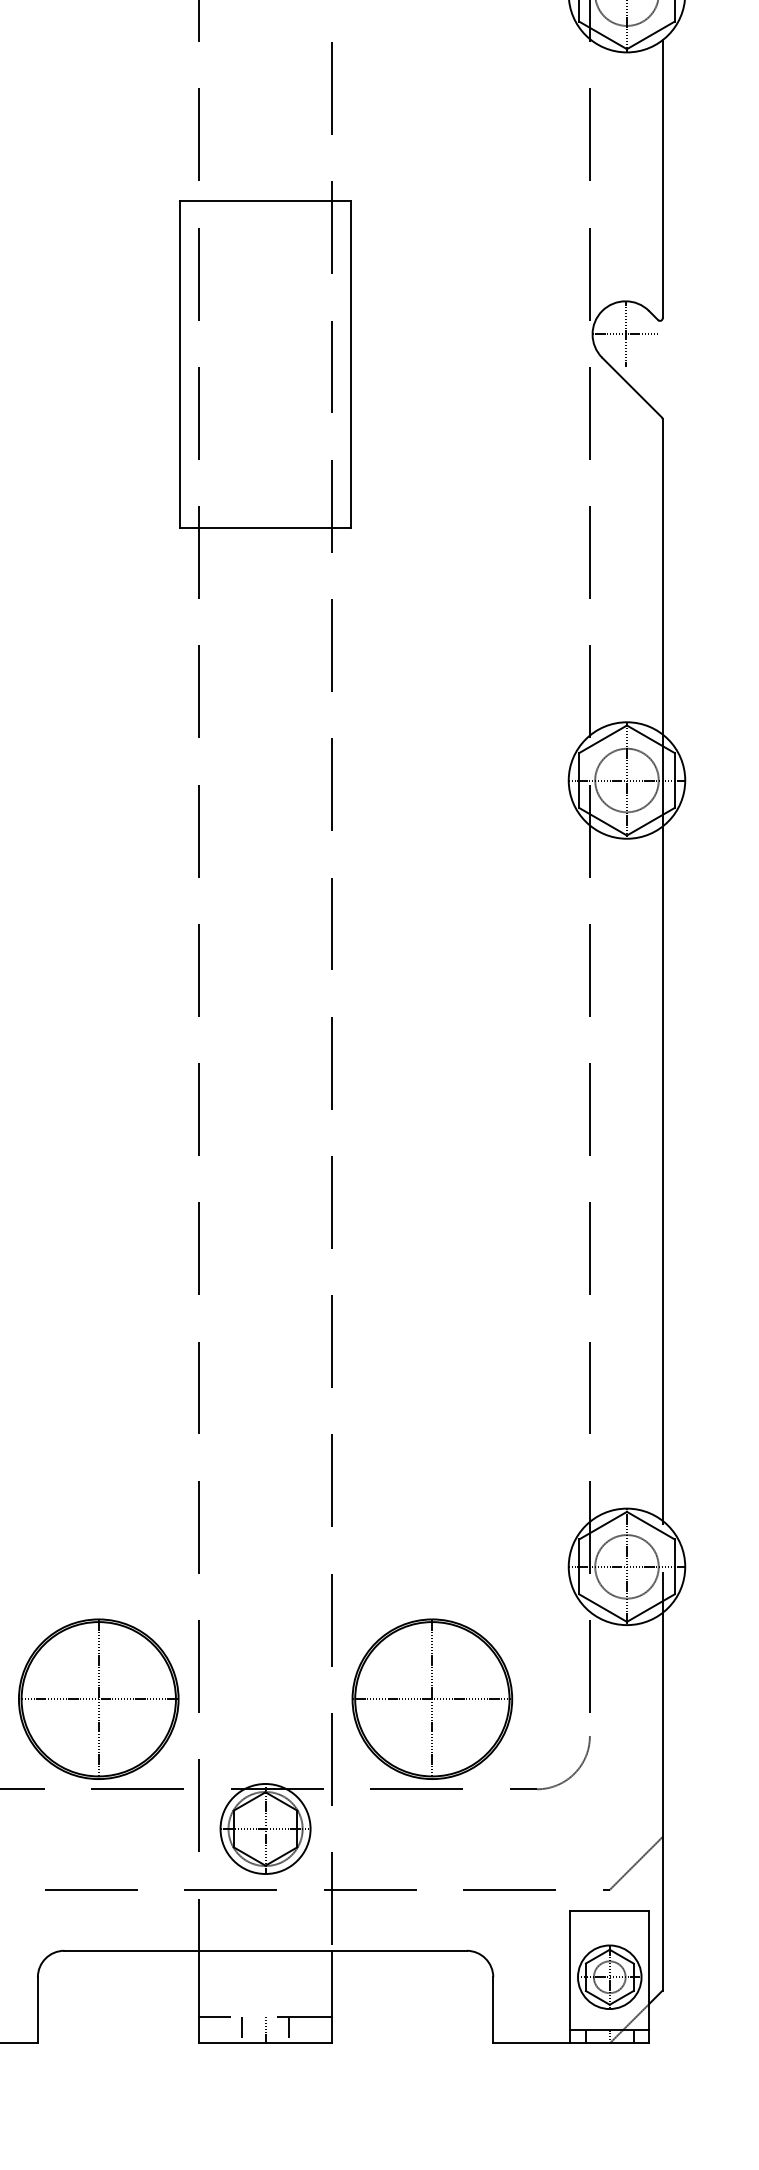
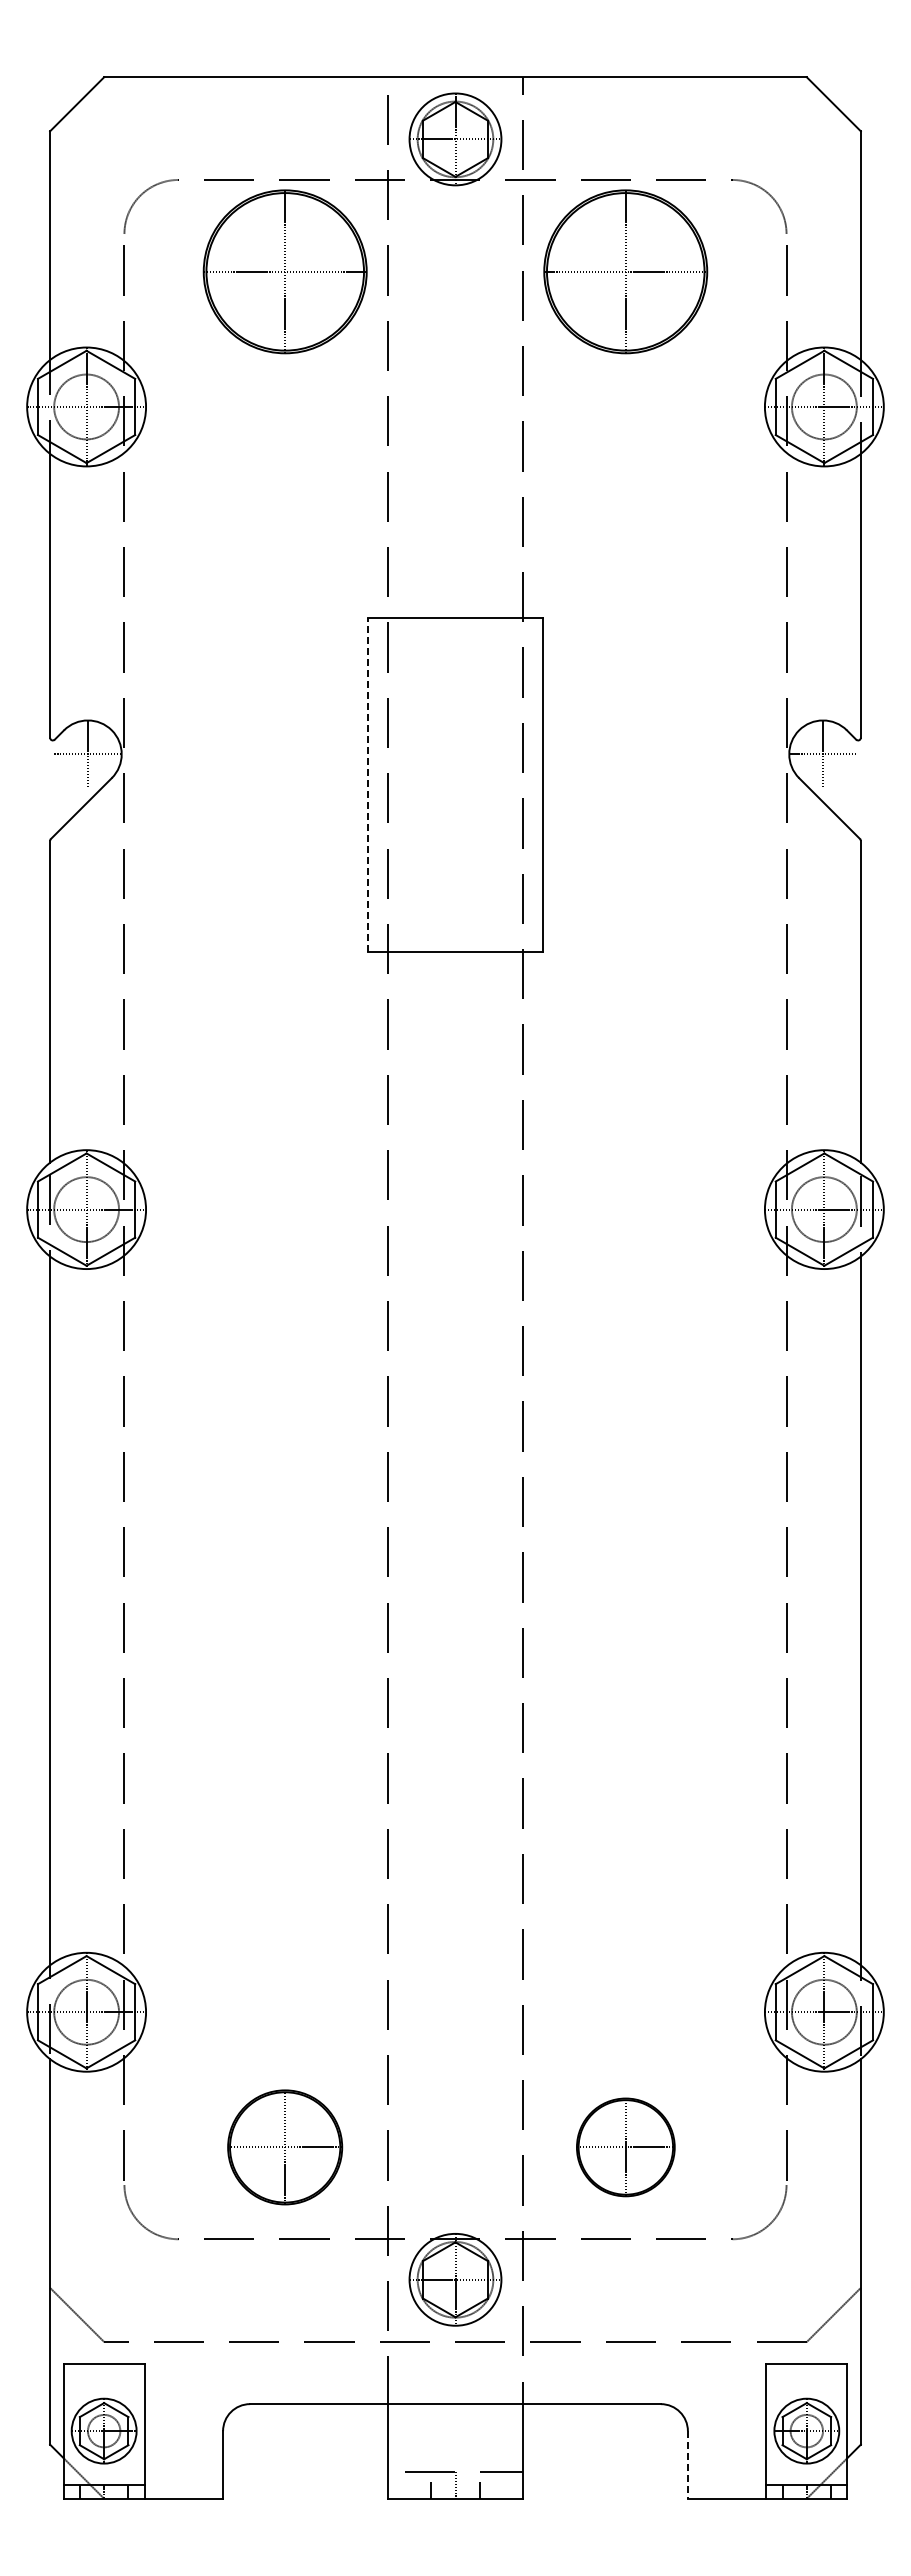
line: (180, 364) -> (368, 784), solid -> dashed
part: (98, 1699) -> (284, 2147), size x0.7
part: (432, 1699) -> (625, 2147), size x0.6
line: (492, 2009) -> (687, 2464), solid -> dashed

